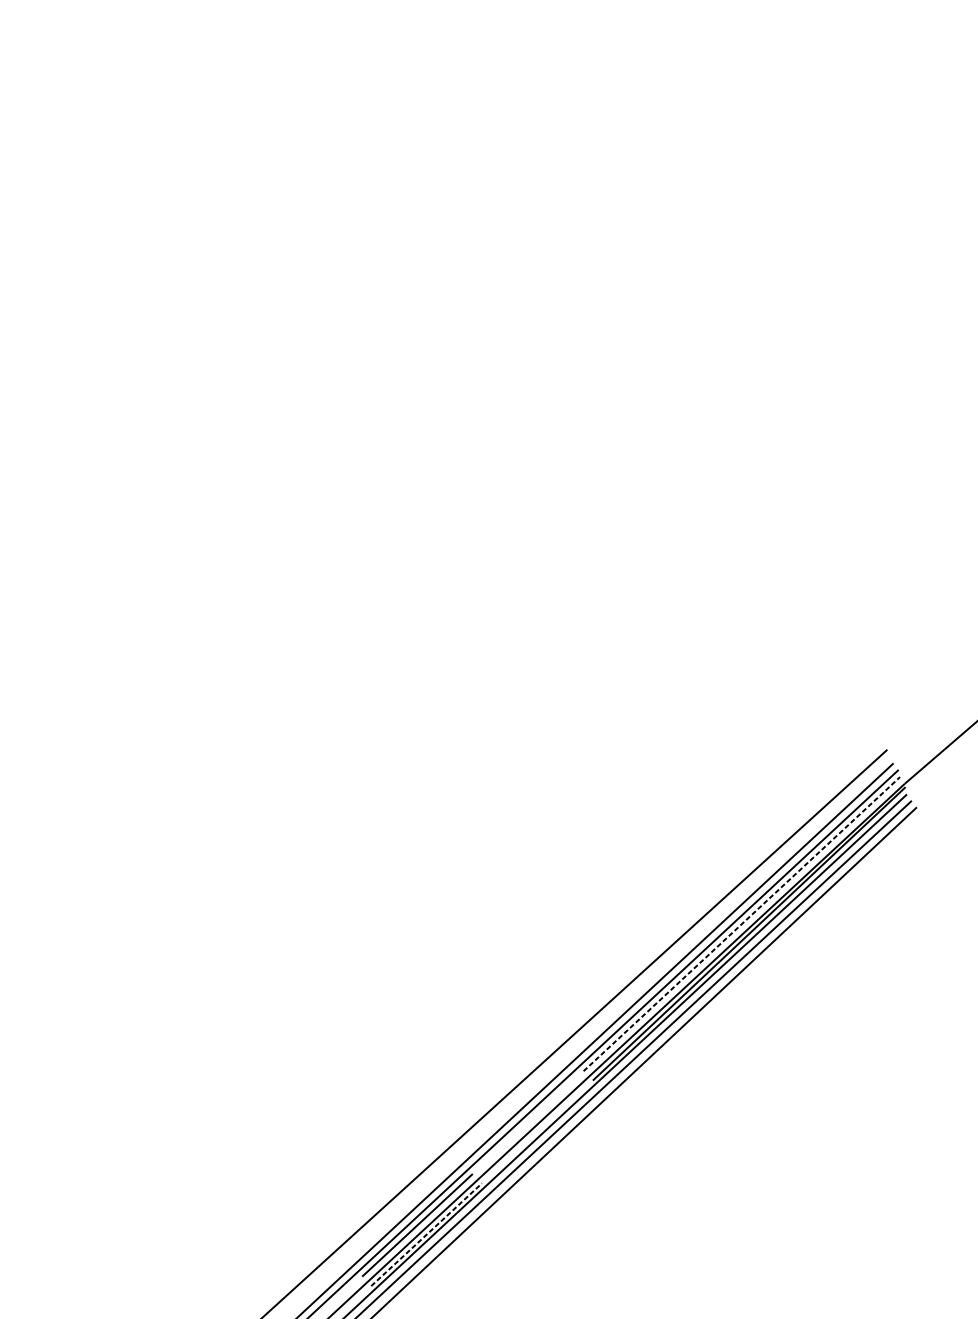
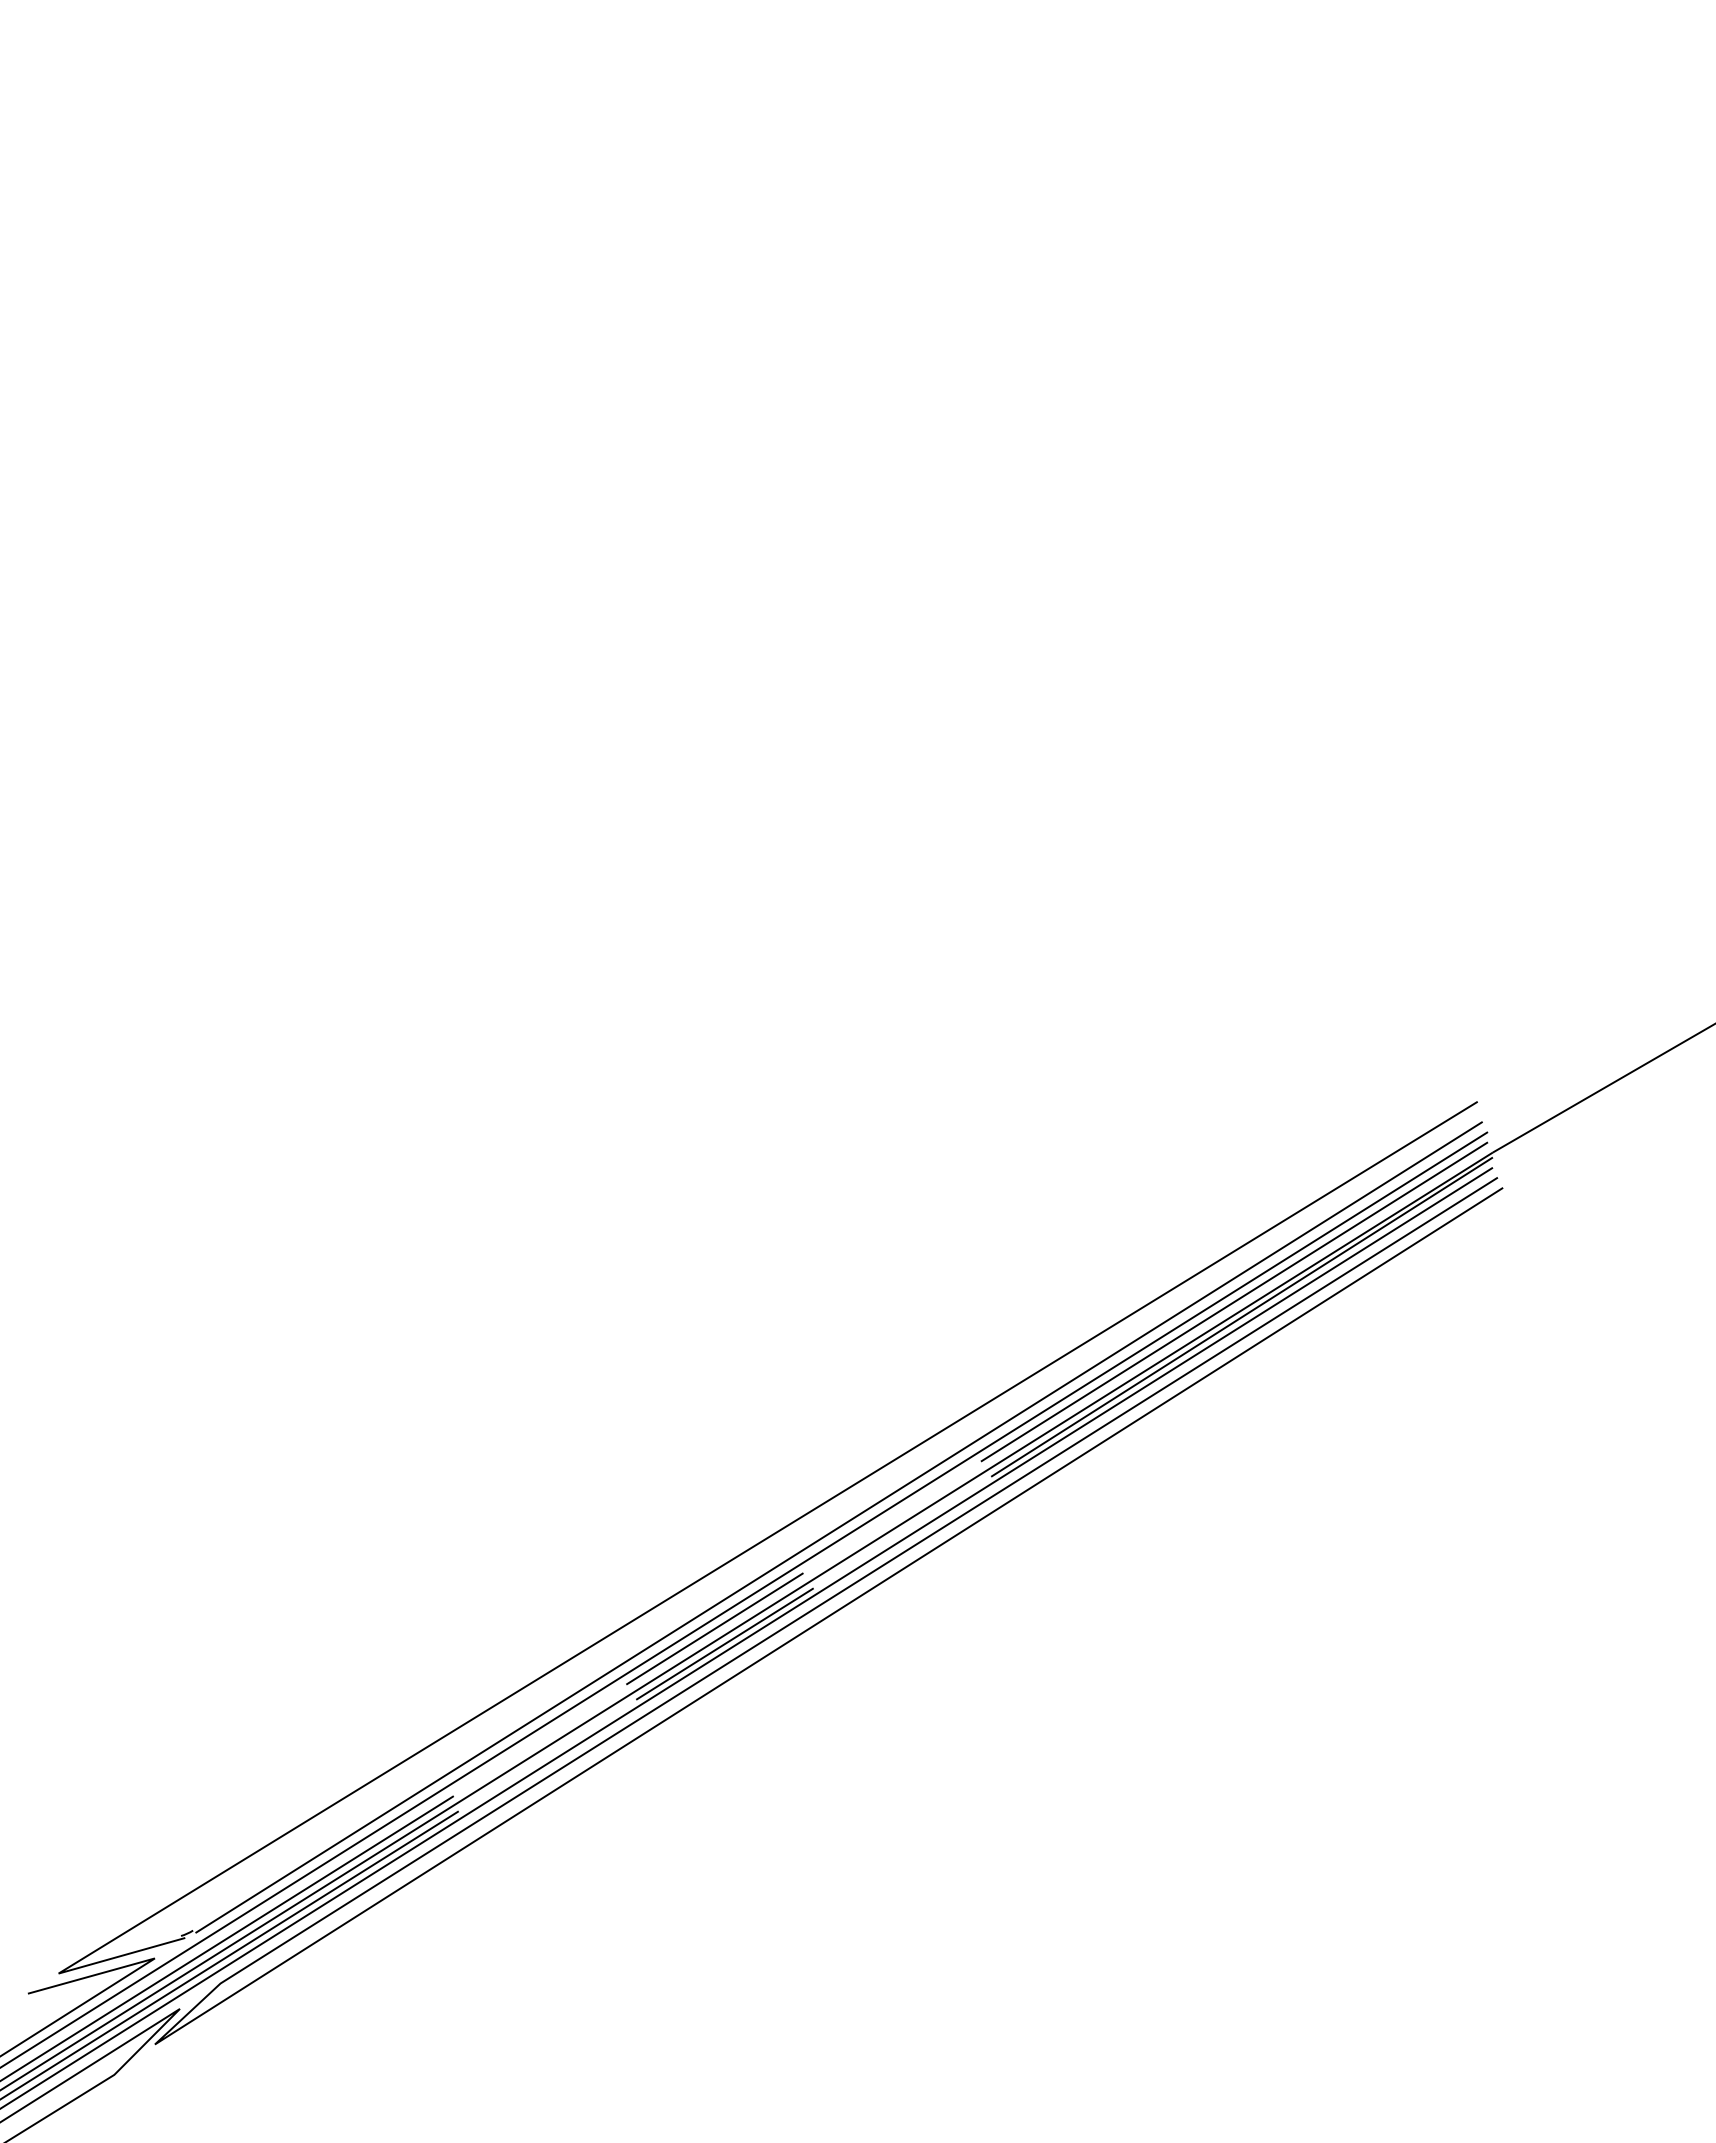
line: (741, 923) -> (1234, 1301), dashed -> solid
line: (426, 1235) -> (724, 1644), dashed -> solid

